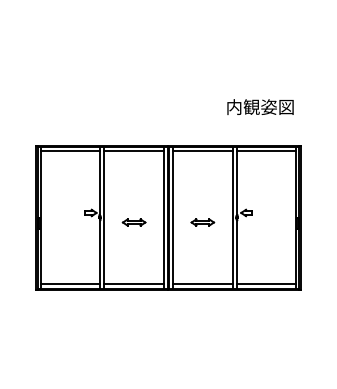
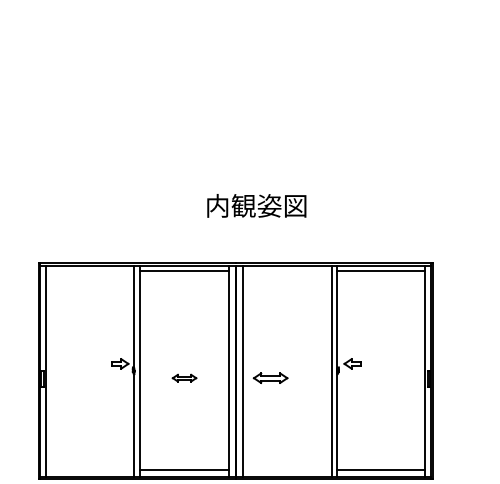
text: (260, 106) -> (256, 204), moved
line: (70, 150) -> (89, 270), removed
line: (202, 150) -> (286, 270), removed
part: (133, 222) -> (183, 378), size x0.7
part: (202, 222) -> (270, 378), moved
line: (70, 283) -> (89, 469), removed
line: (202, 283) -> (286, 469), removed

